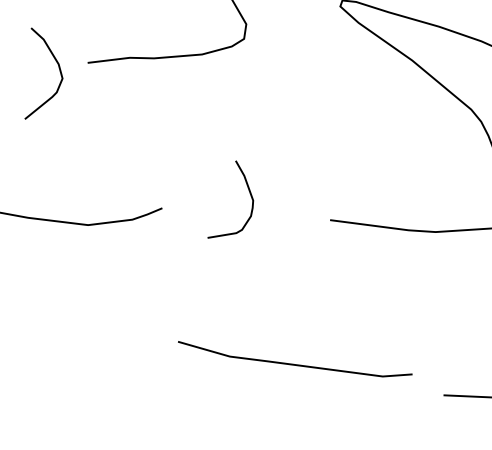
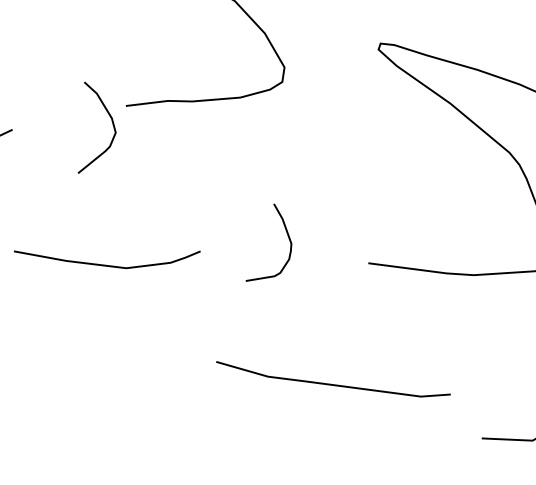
curve: (59, 71) -> (112, 125), moved
line: (293, 363) -> (331, 383), moved

